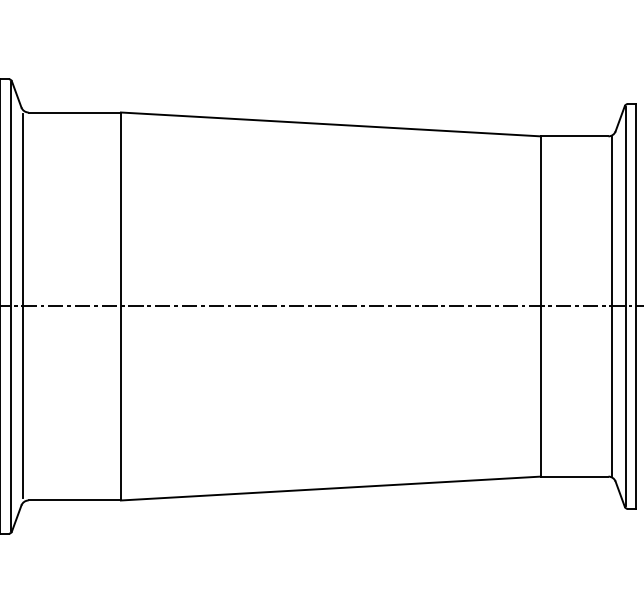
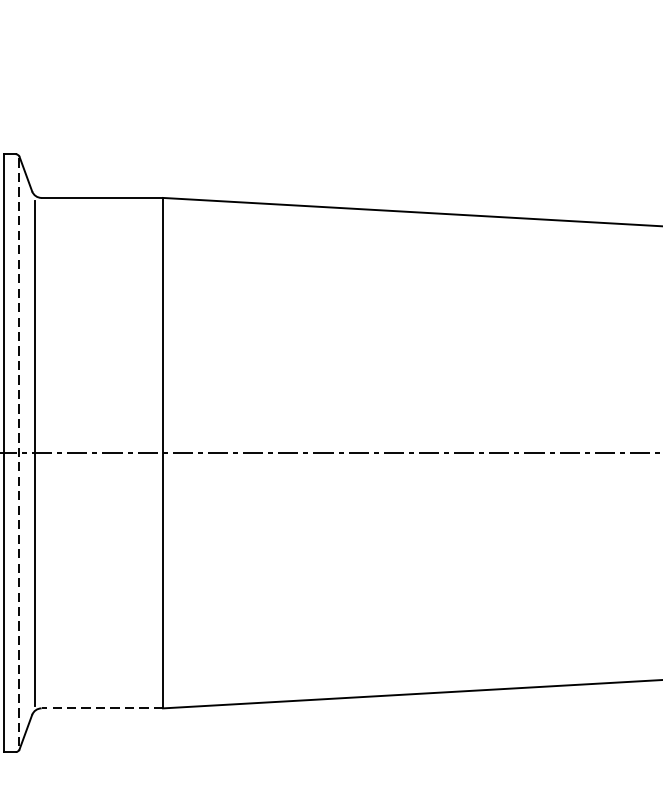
line: (11, 306) -> (19, 453), solid -> dashed
line: (74, 500) -> (101, 708), solid -> dashed

